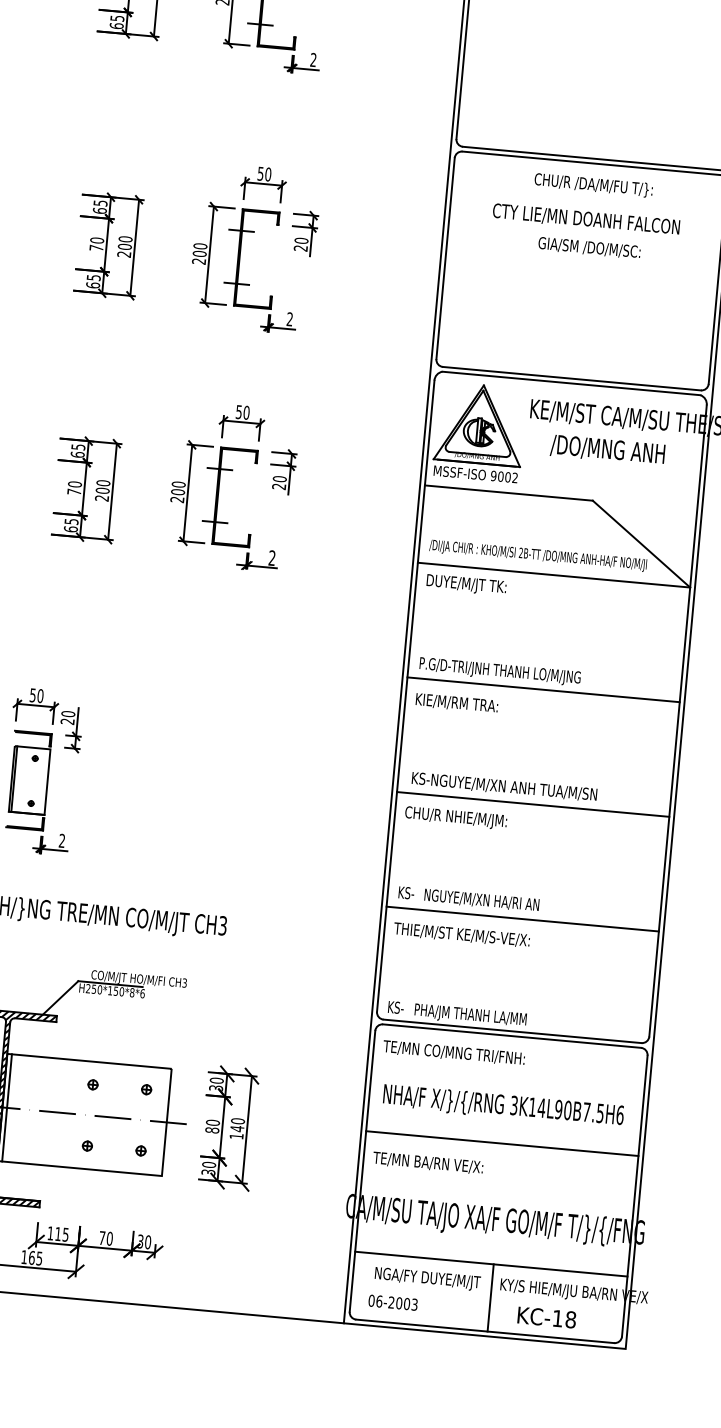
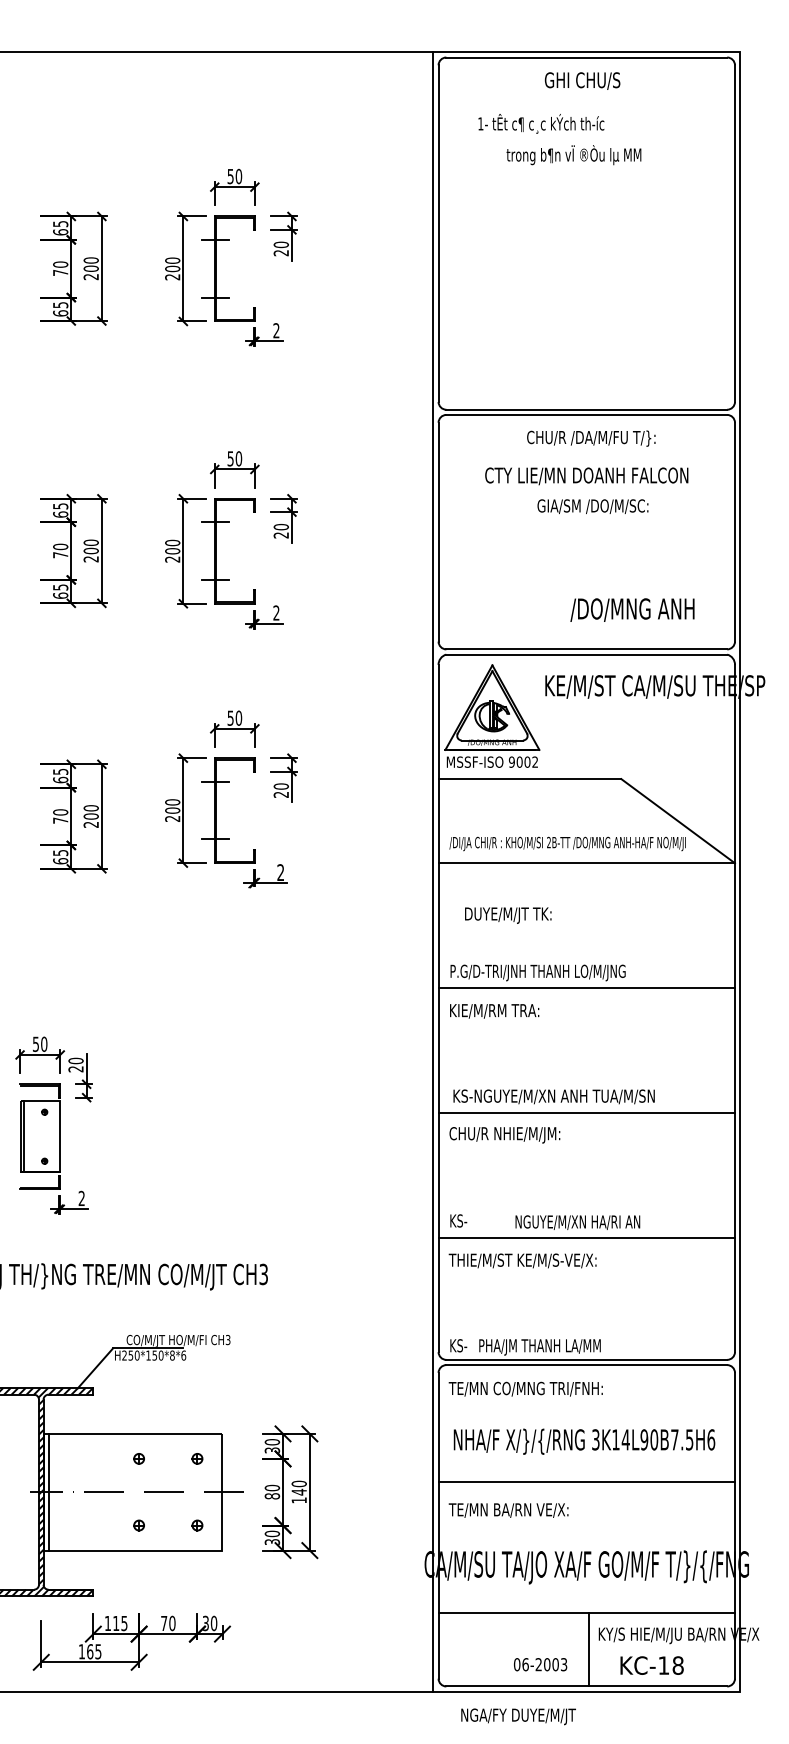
text: (607, 449) -> (632, 609), moved
text: (466, 585) -> (508, 915), moved
text: (481, 900) -> (577, 1222), moved
text: (427, 1278) -> (518, 1716), moved
text: (393, 1302) -> (540, 1664), moved

